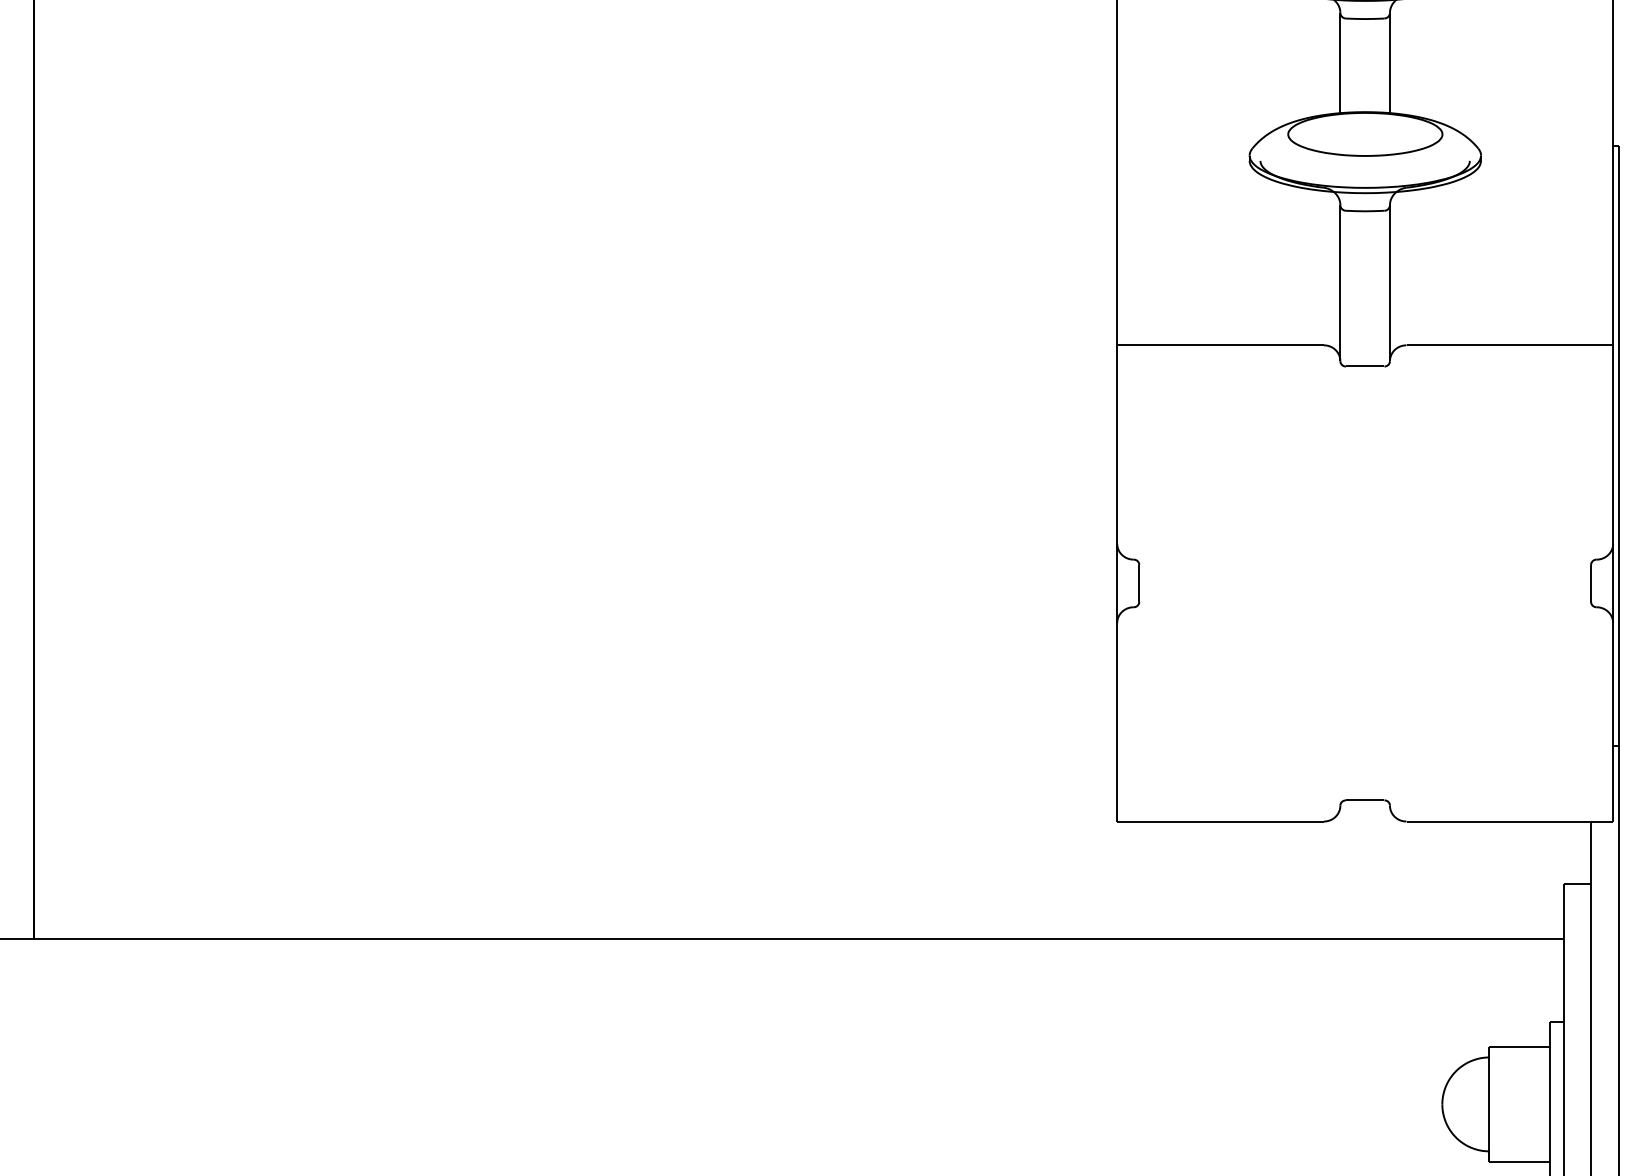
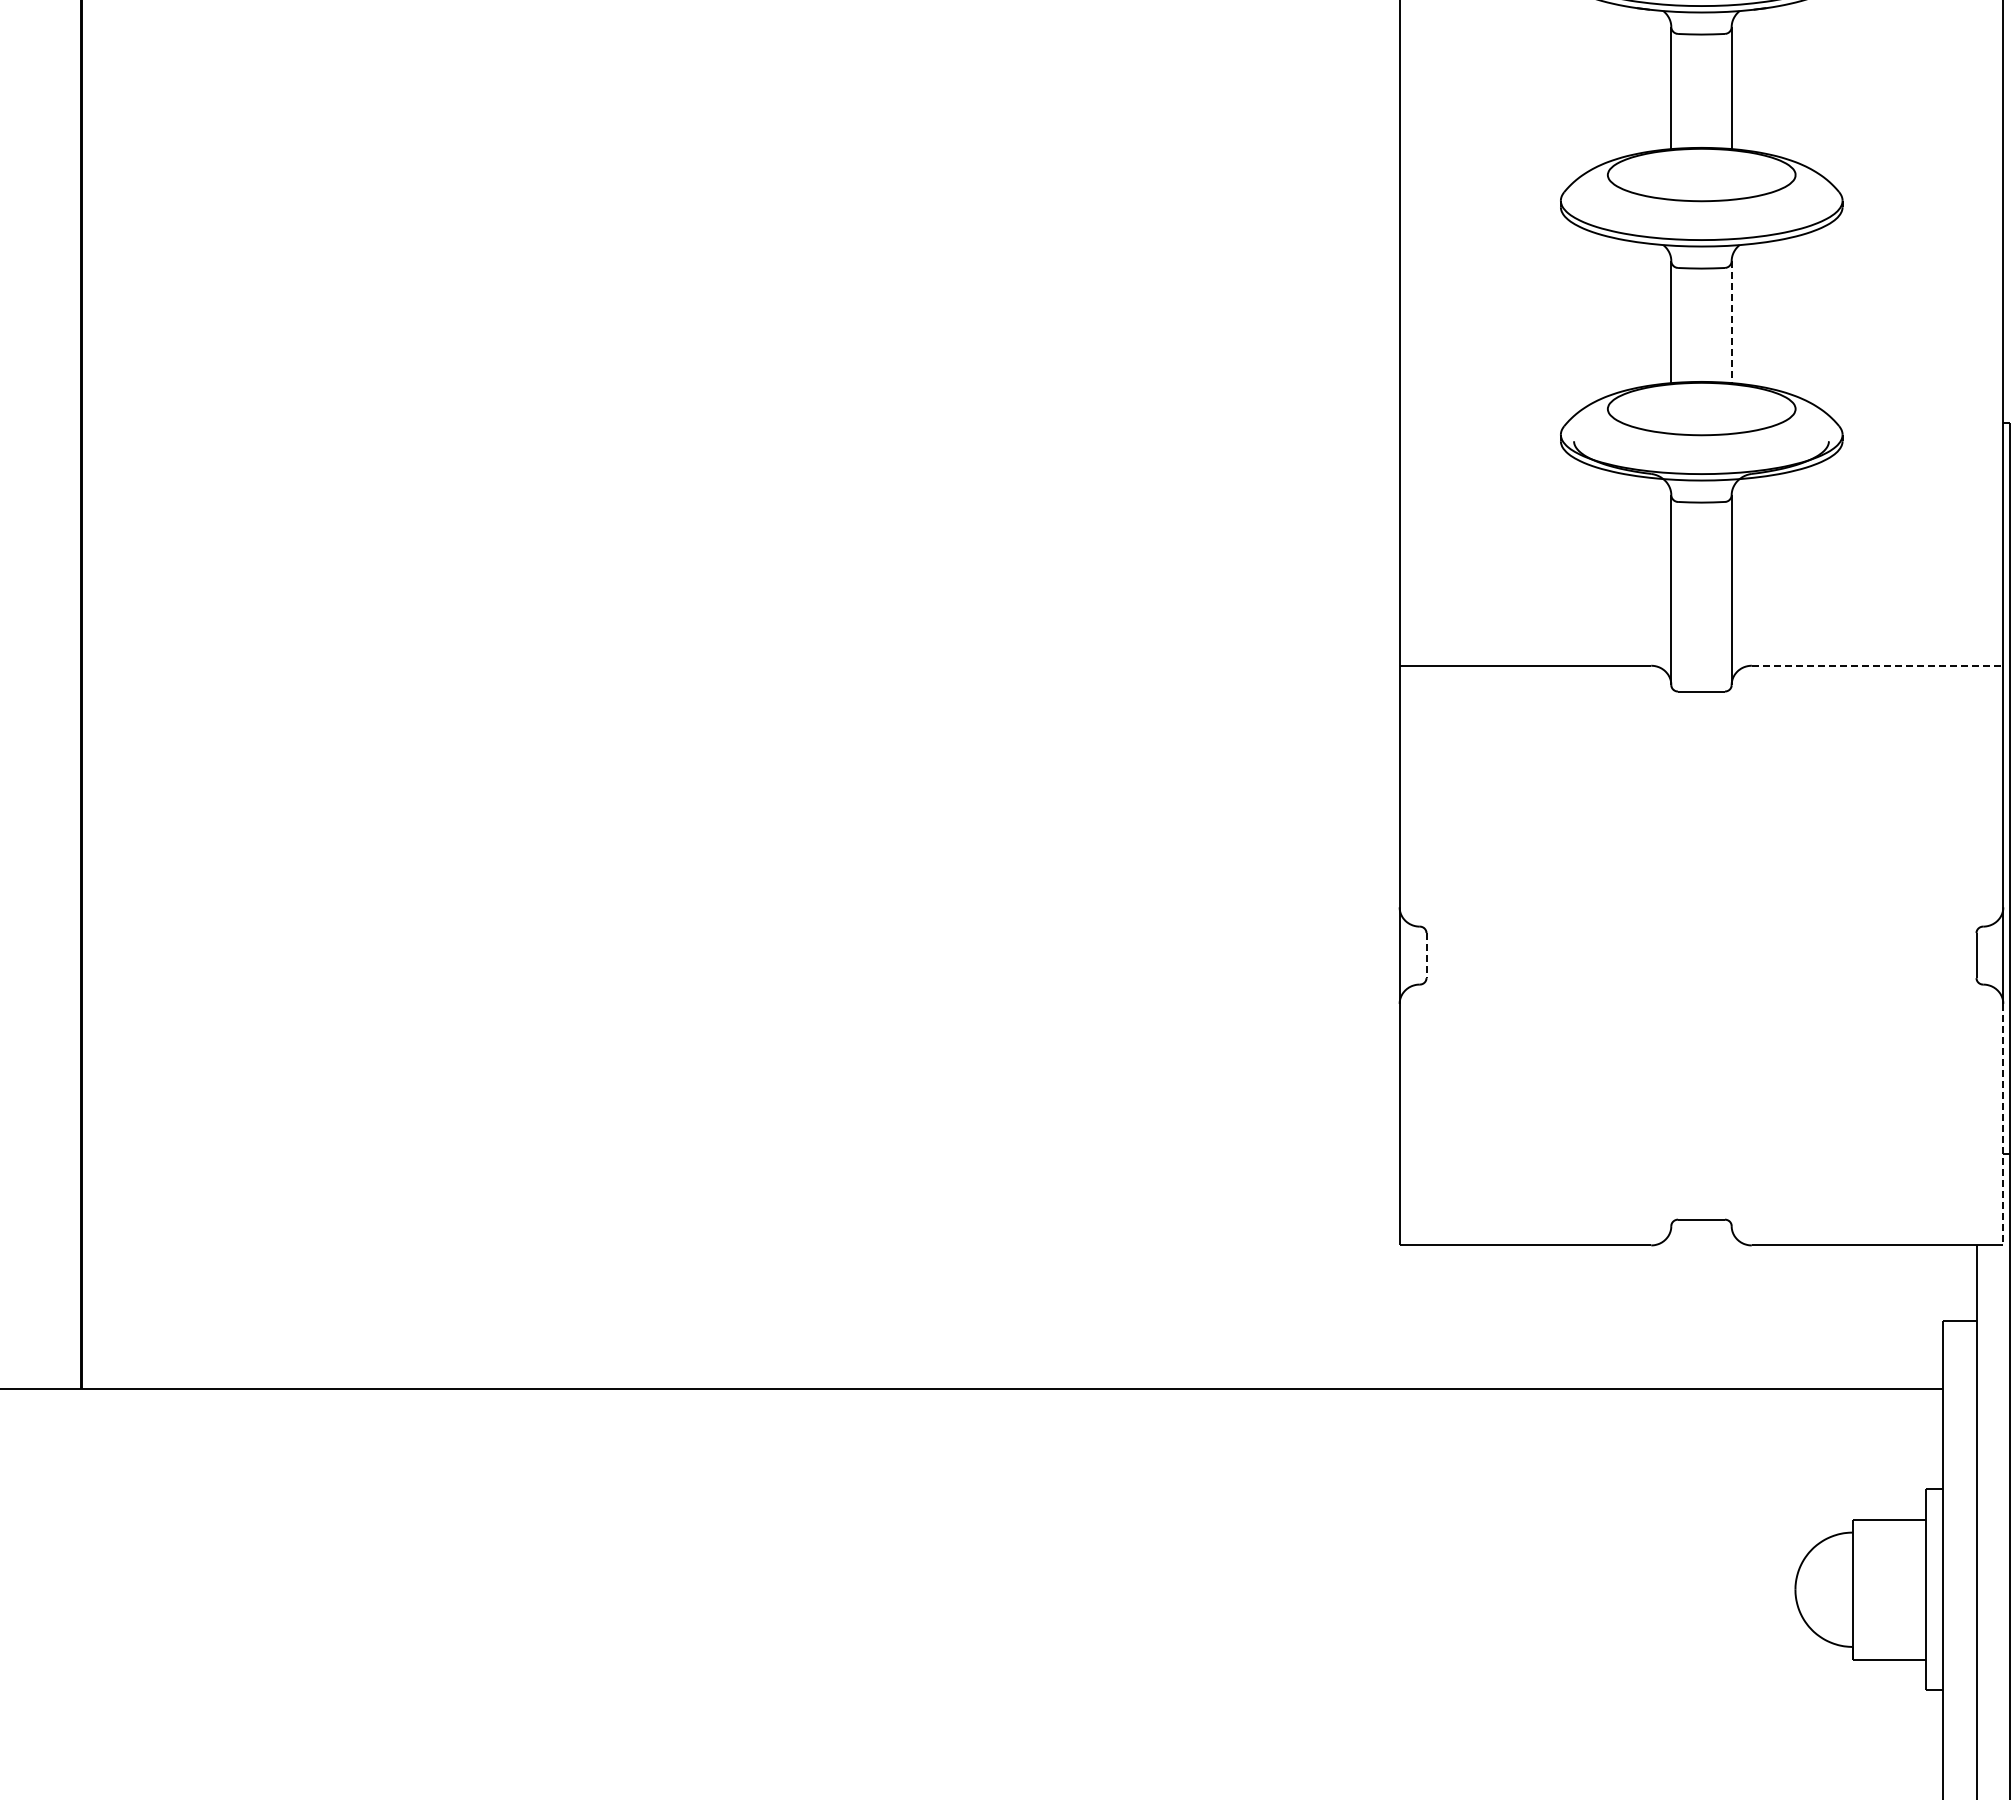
line: (1389, 63) -> (1731, 322), solid -> dashed
line: (1509, 345) -> (1877, 665), solid -> dashed
line: (1139, 583) -> (1426, 955), solid -> dashed
line: (1613, 722) -> (2003, 1124), solid -> dashed

